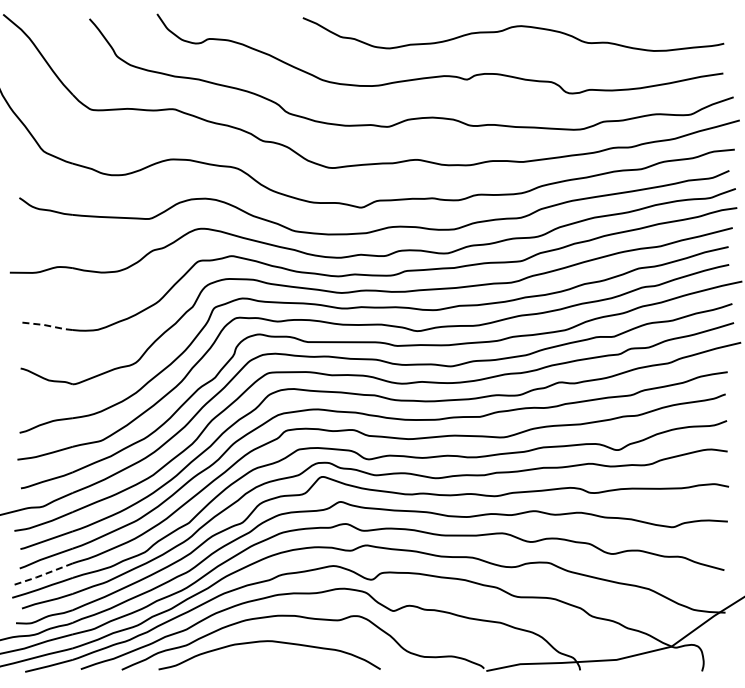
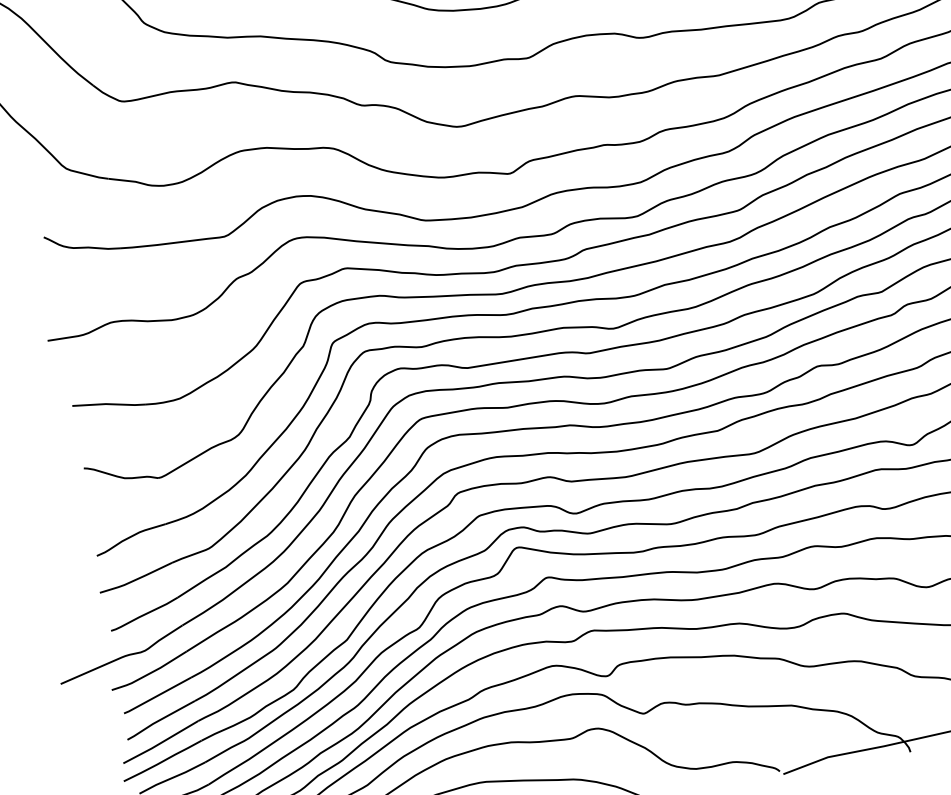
line: (46, 325) -> (109, 404), dashed -> solid
line: (42, 575) -> (159, 744), dashed -> solid

